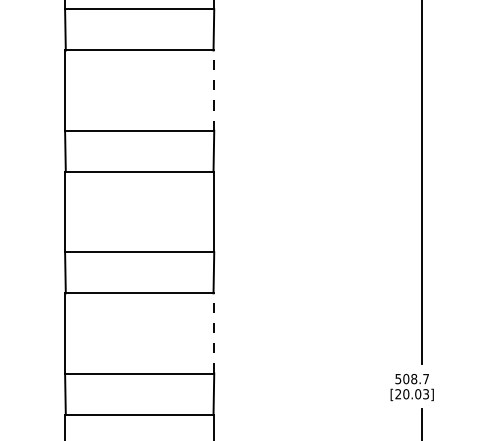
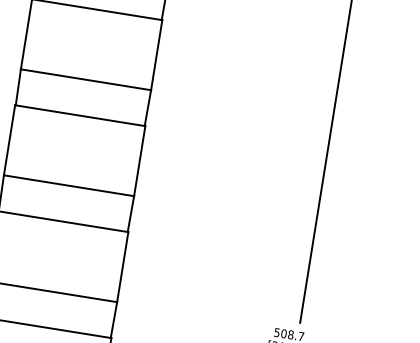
line: (214, 90) -> (156, 55), dashed -> solid
line: (214, 332) -> (123, 266), dashed -> solid

